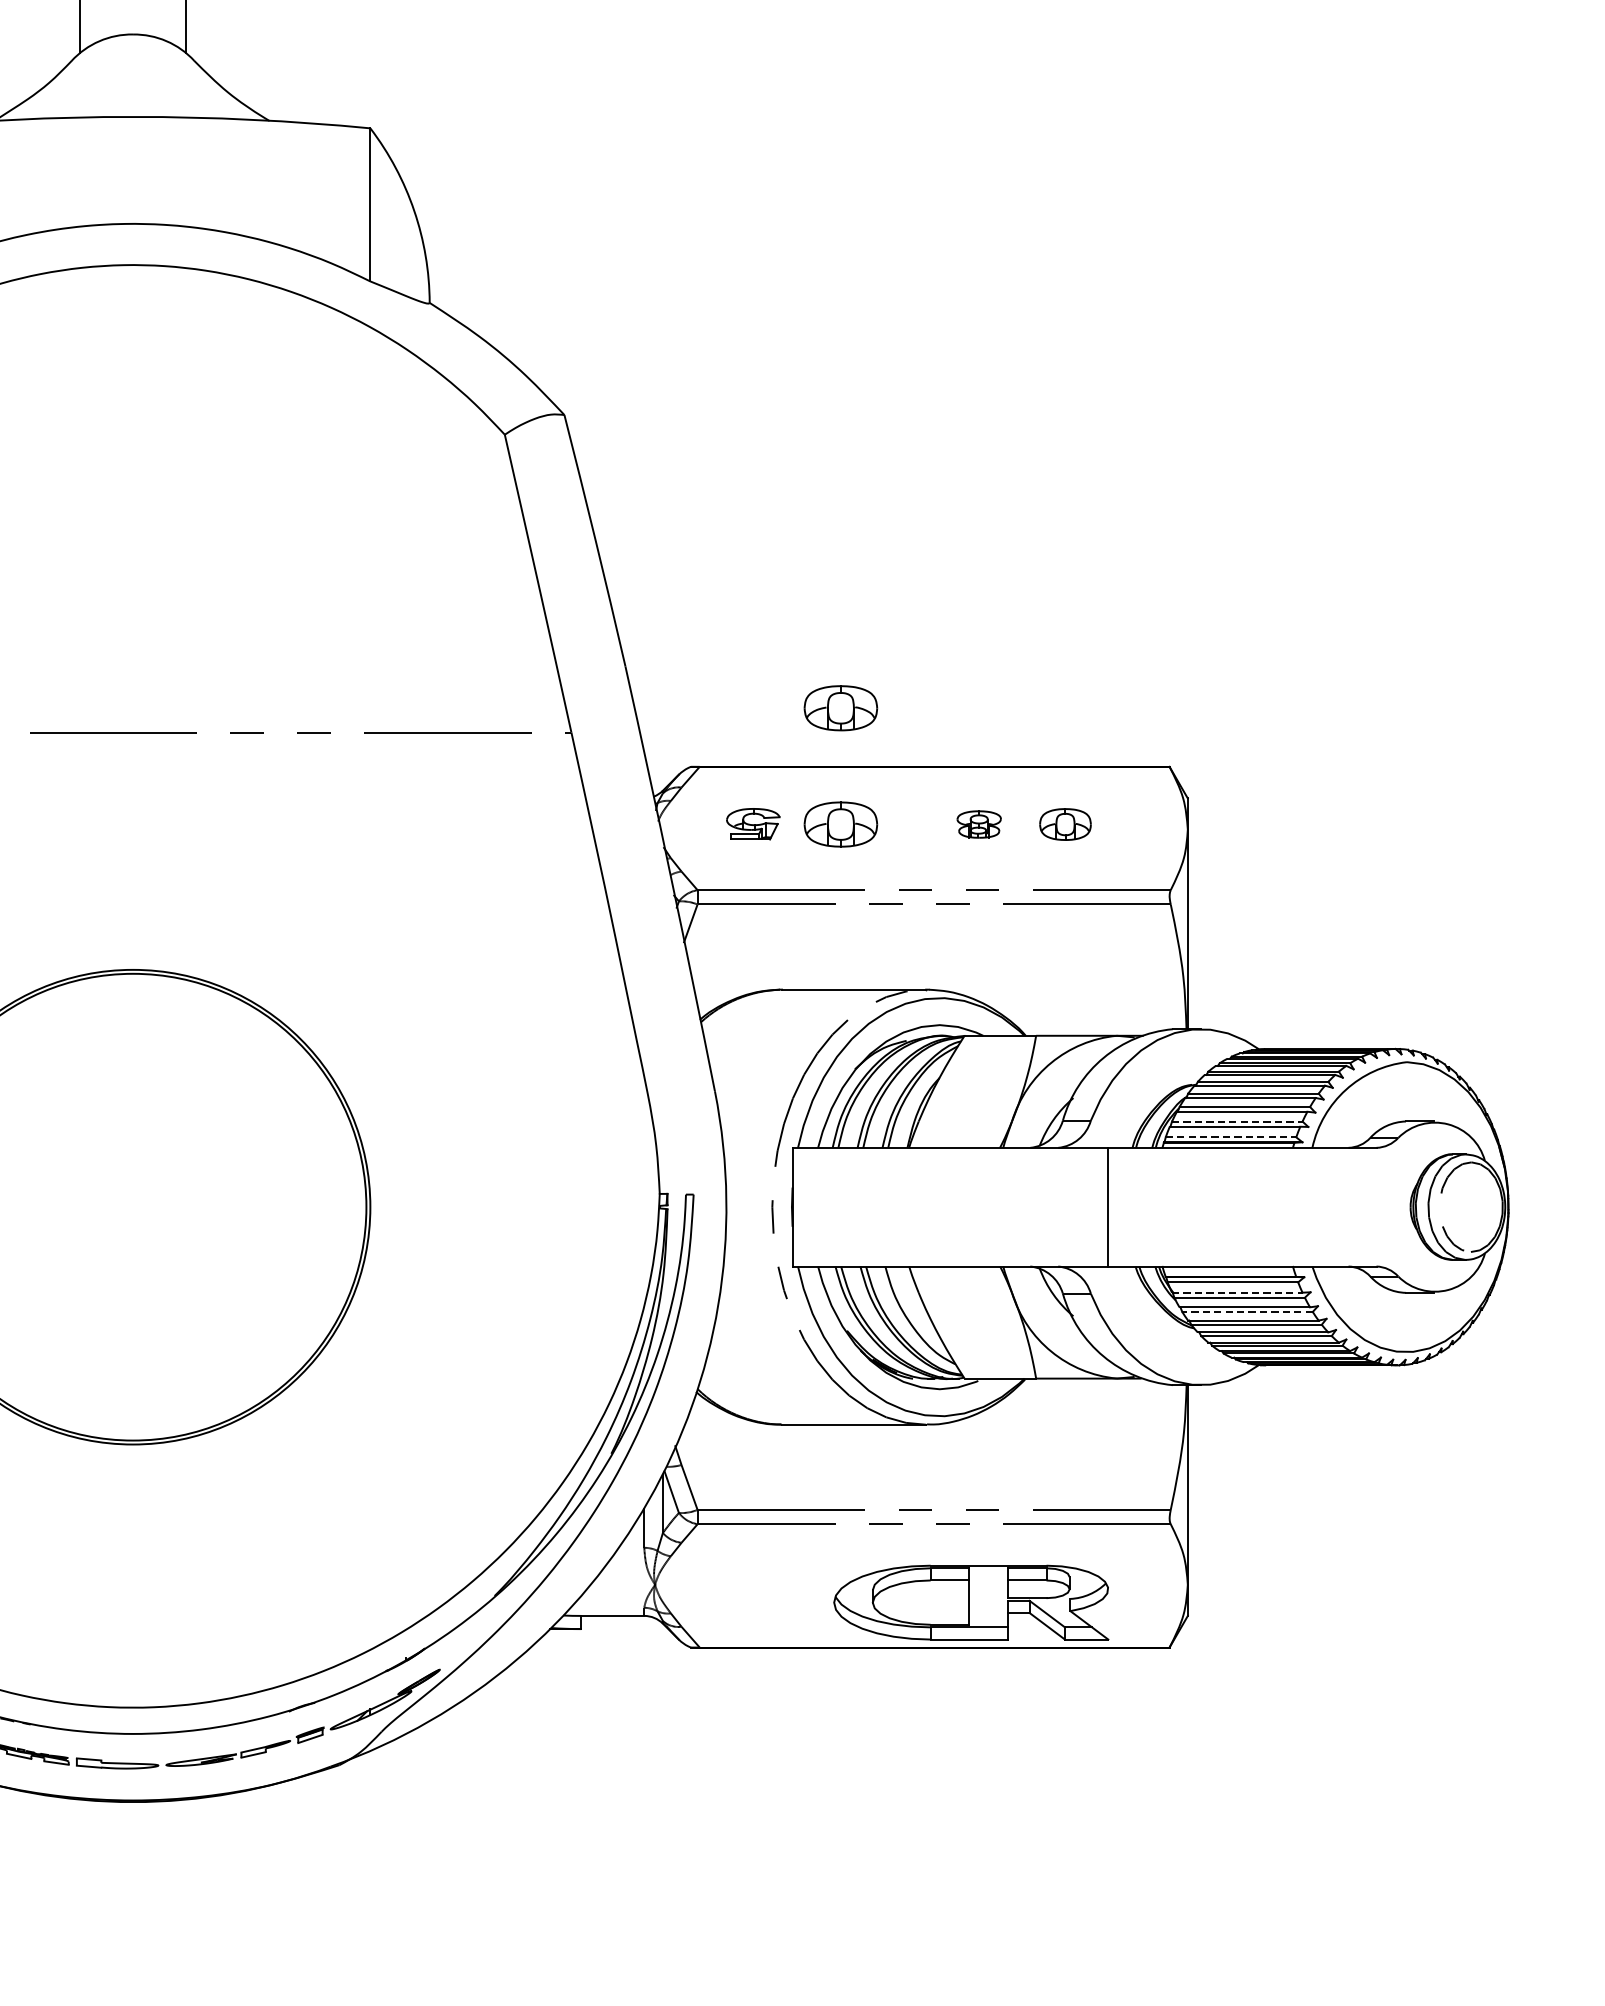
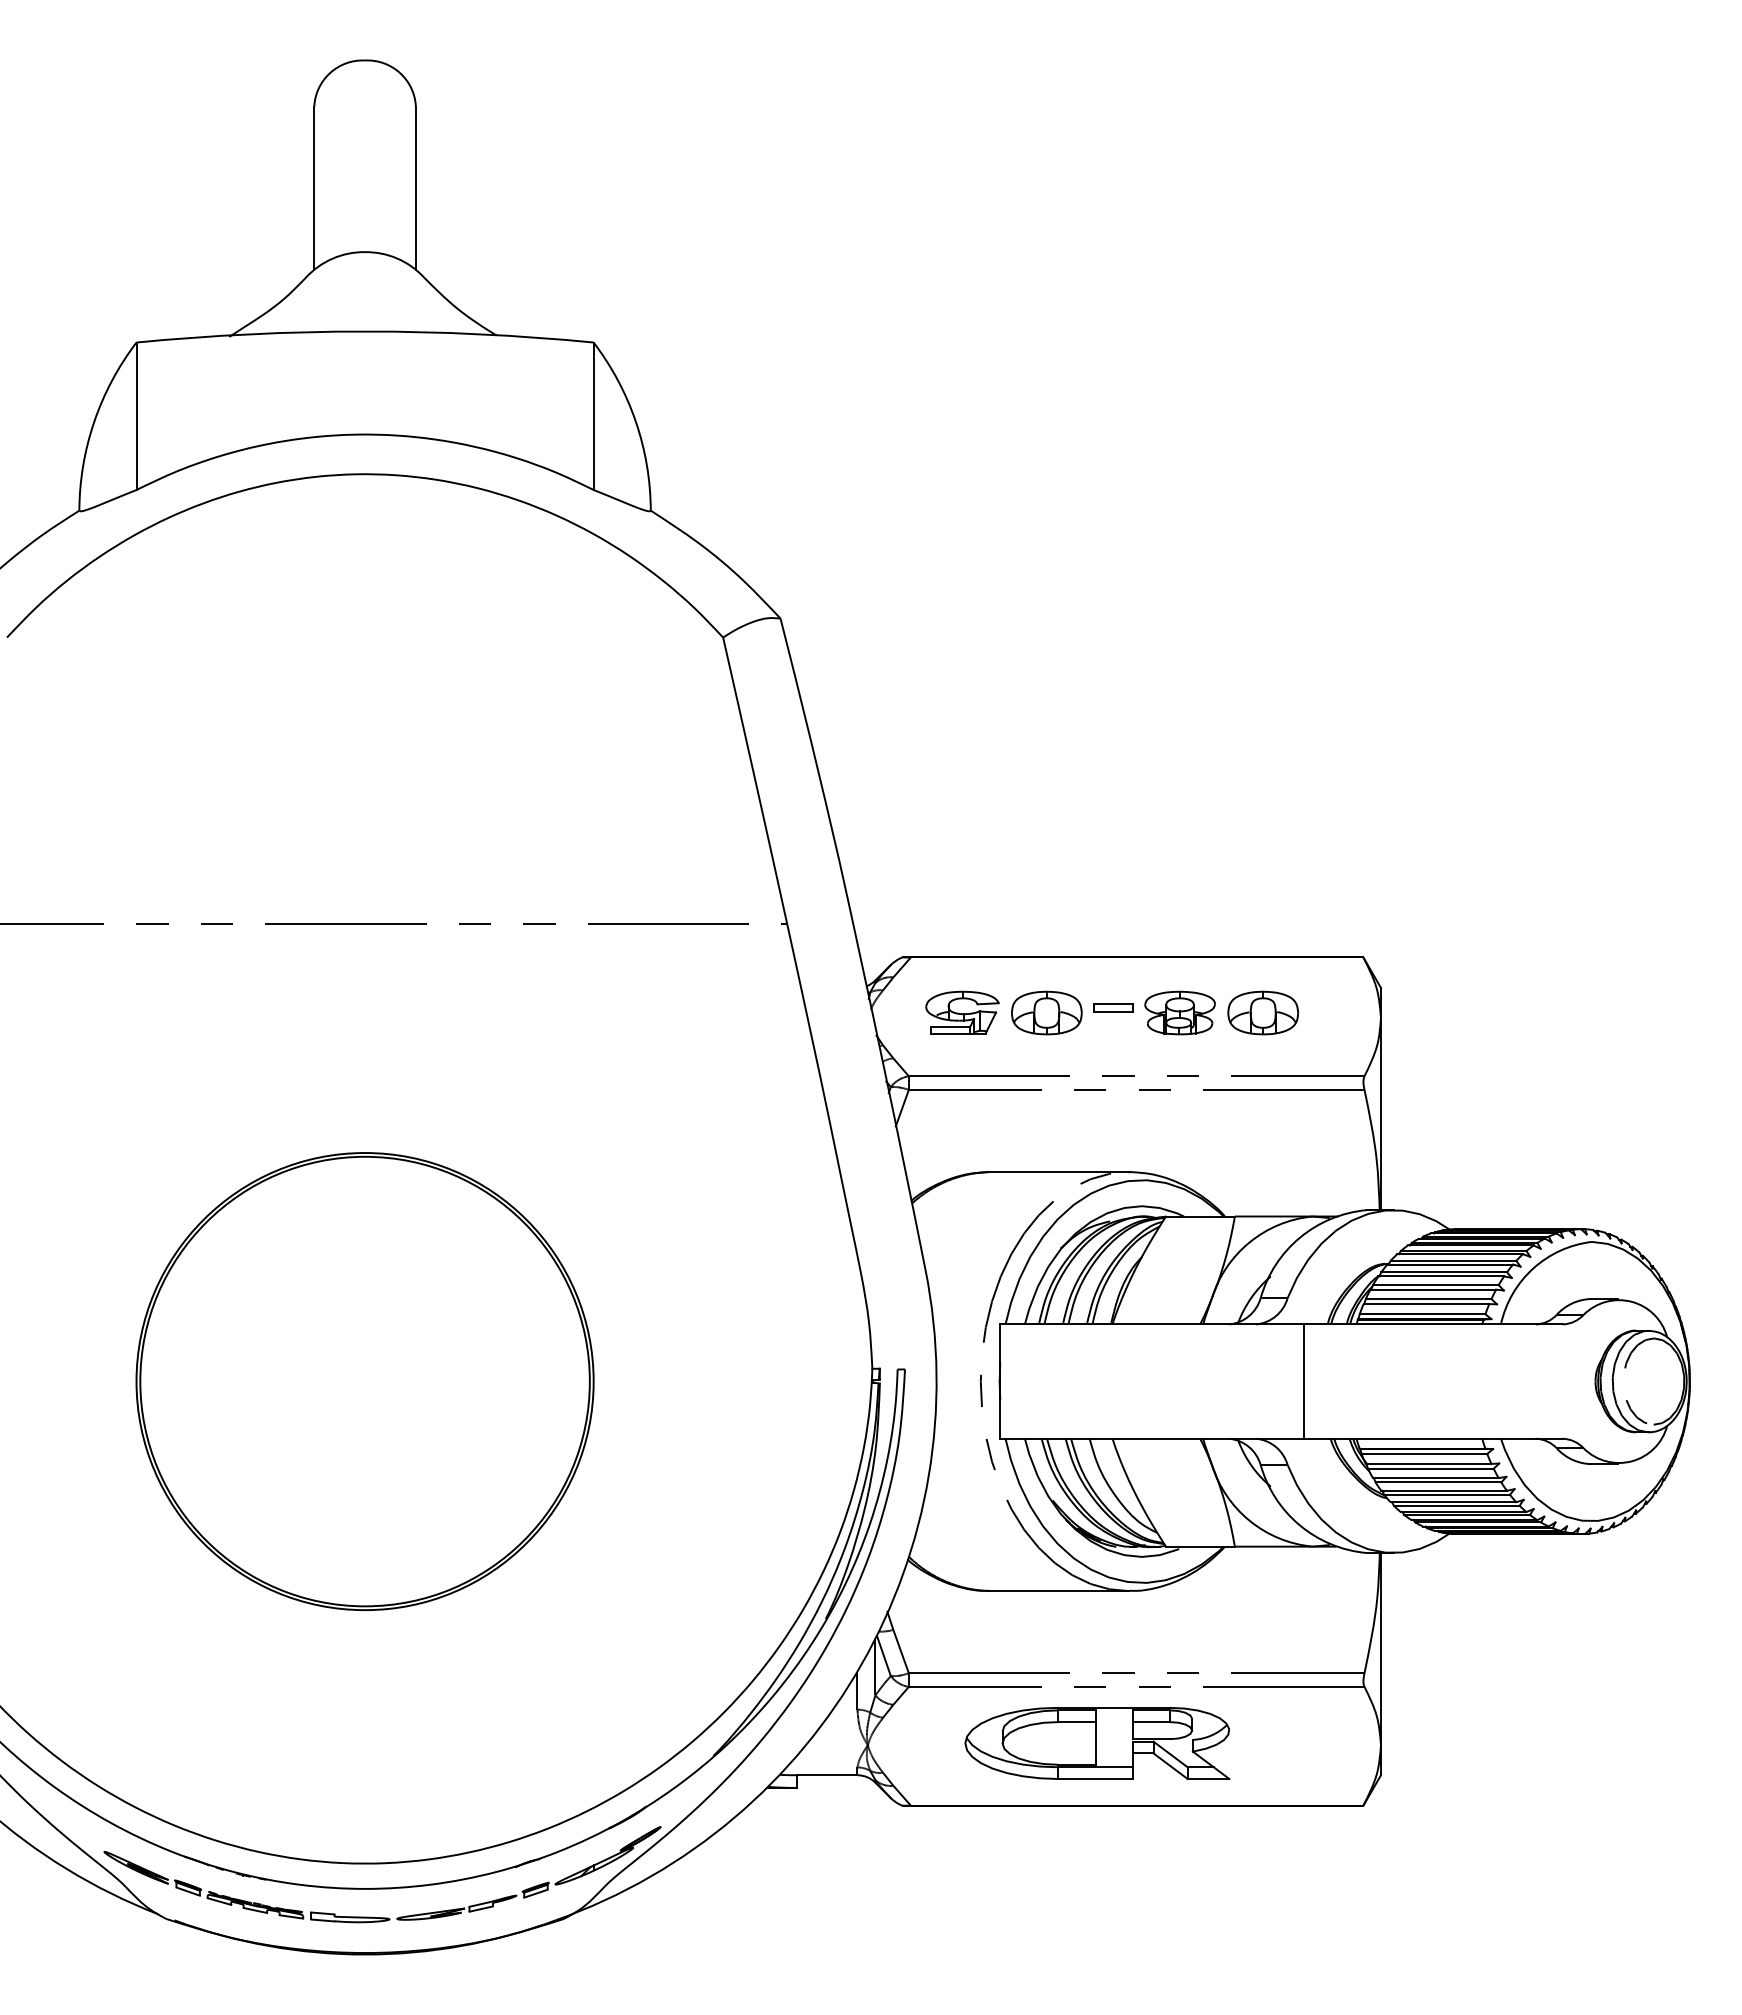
part: (840, 707) -> (1046, 900), removed
part: (910, 818) -> (1113, 1007), added
part: (753, 823) -> (962, 1012), size x1.43
part: (978, 823) -> (1179, 1012), size x1.67
part: (1064, 823) -> (1262, 1012), size x1.43
line: (1237, 1121) -> (1428, 1299), dashed -> solid
line: (1230, 1137) -> (1422, 1314), dashed -> solid
line: (1237, 1292) -> (1428, 1463), dashed -> solid
line: (1247, 1311) -> (1438, 1482), dashed -> solid
part: (971, 1602) -> (1097, 1743), moved

